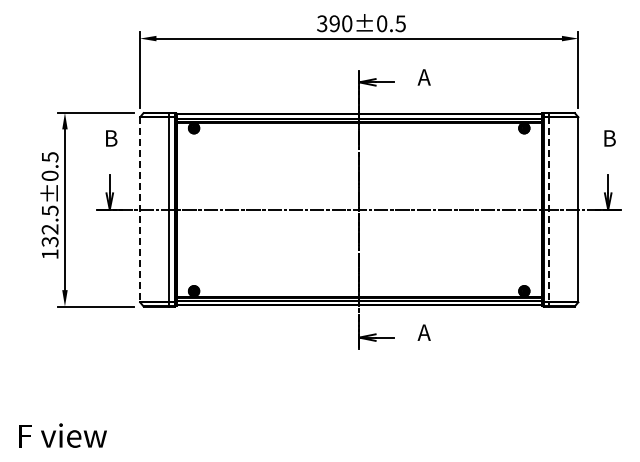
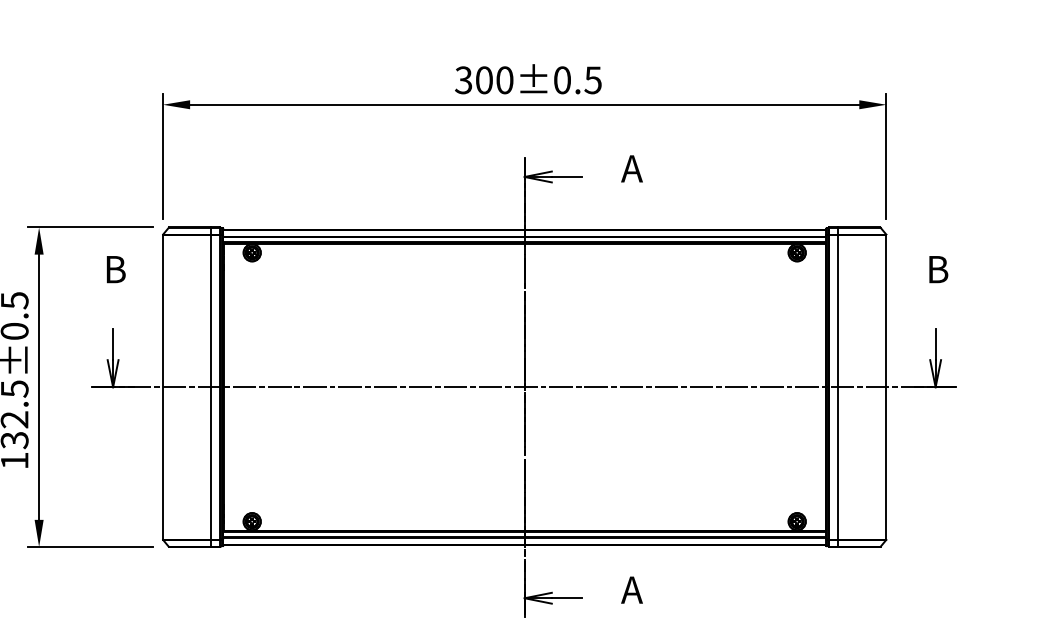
text: (334, 23) -> (483, 79), 390±0.5 -> 300±0.5
line: (140, 210) -> (163, 388), dashed -> solid
line: (549, 210) -> (838, 388), dashed -> solid

